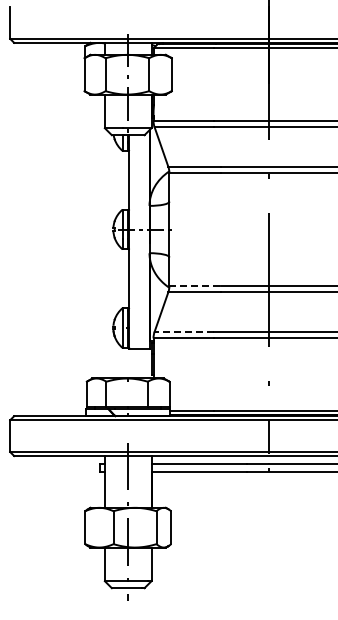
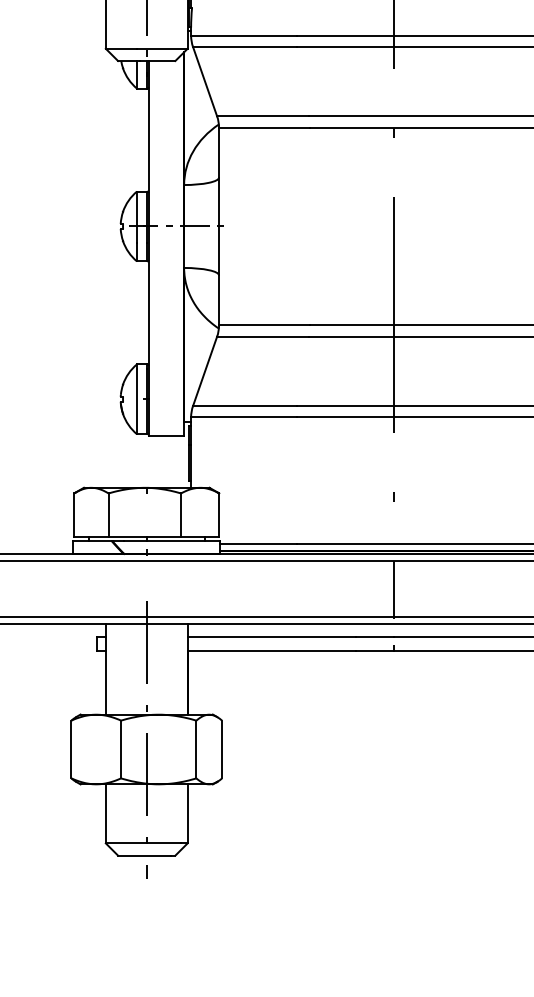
line: (195, 285) -> (264, 324), dashed -> solid
line: (184, 331) -> (245, 405), dashed -> solid

